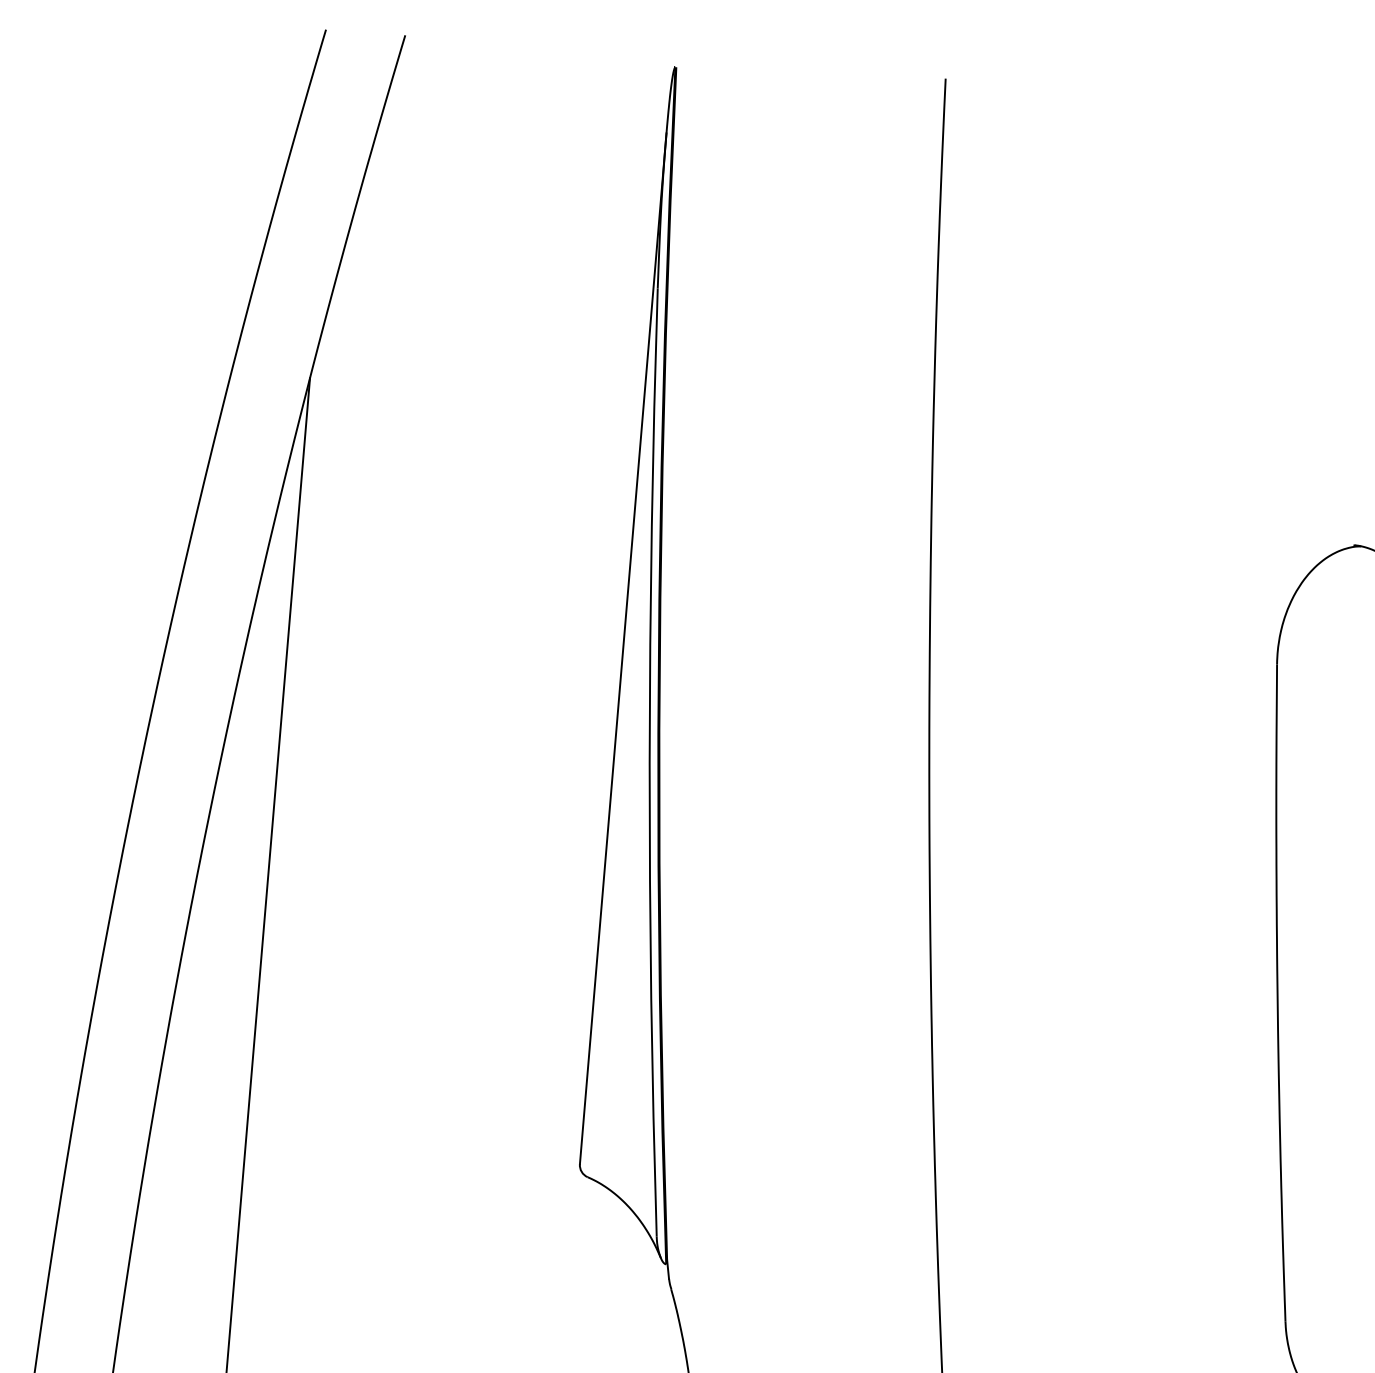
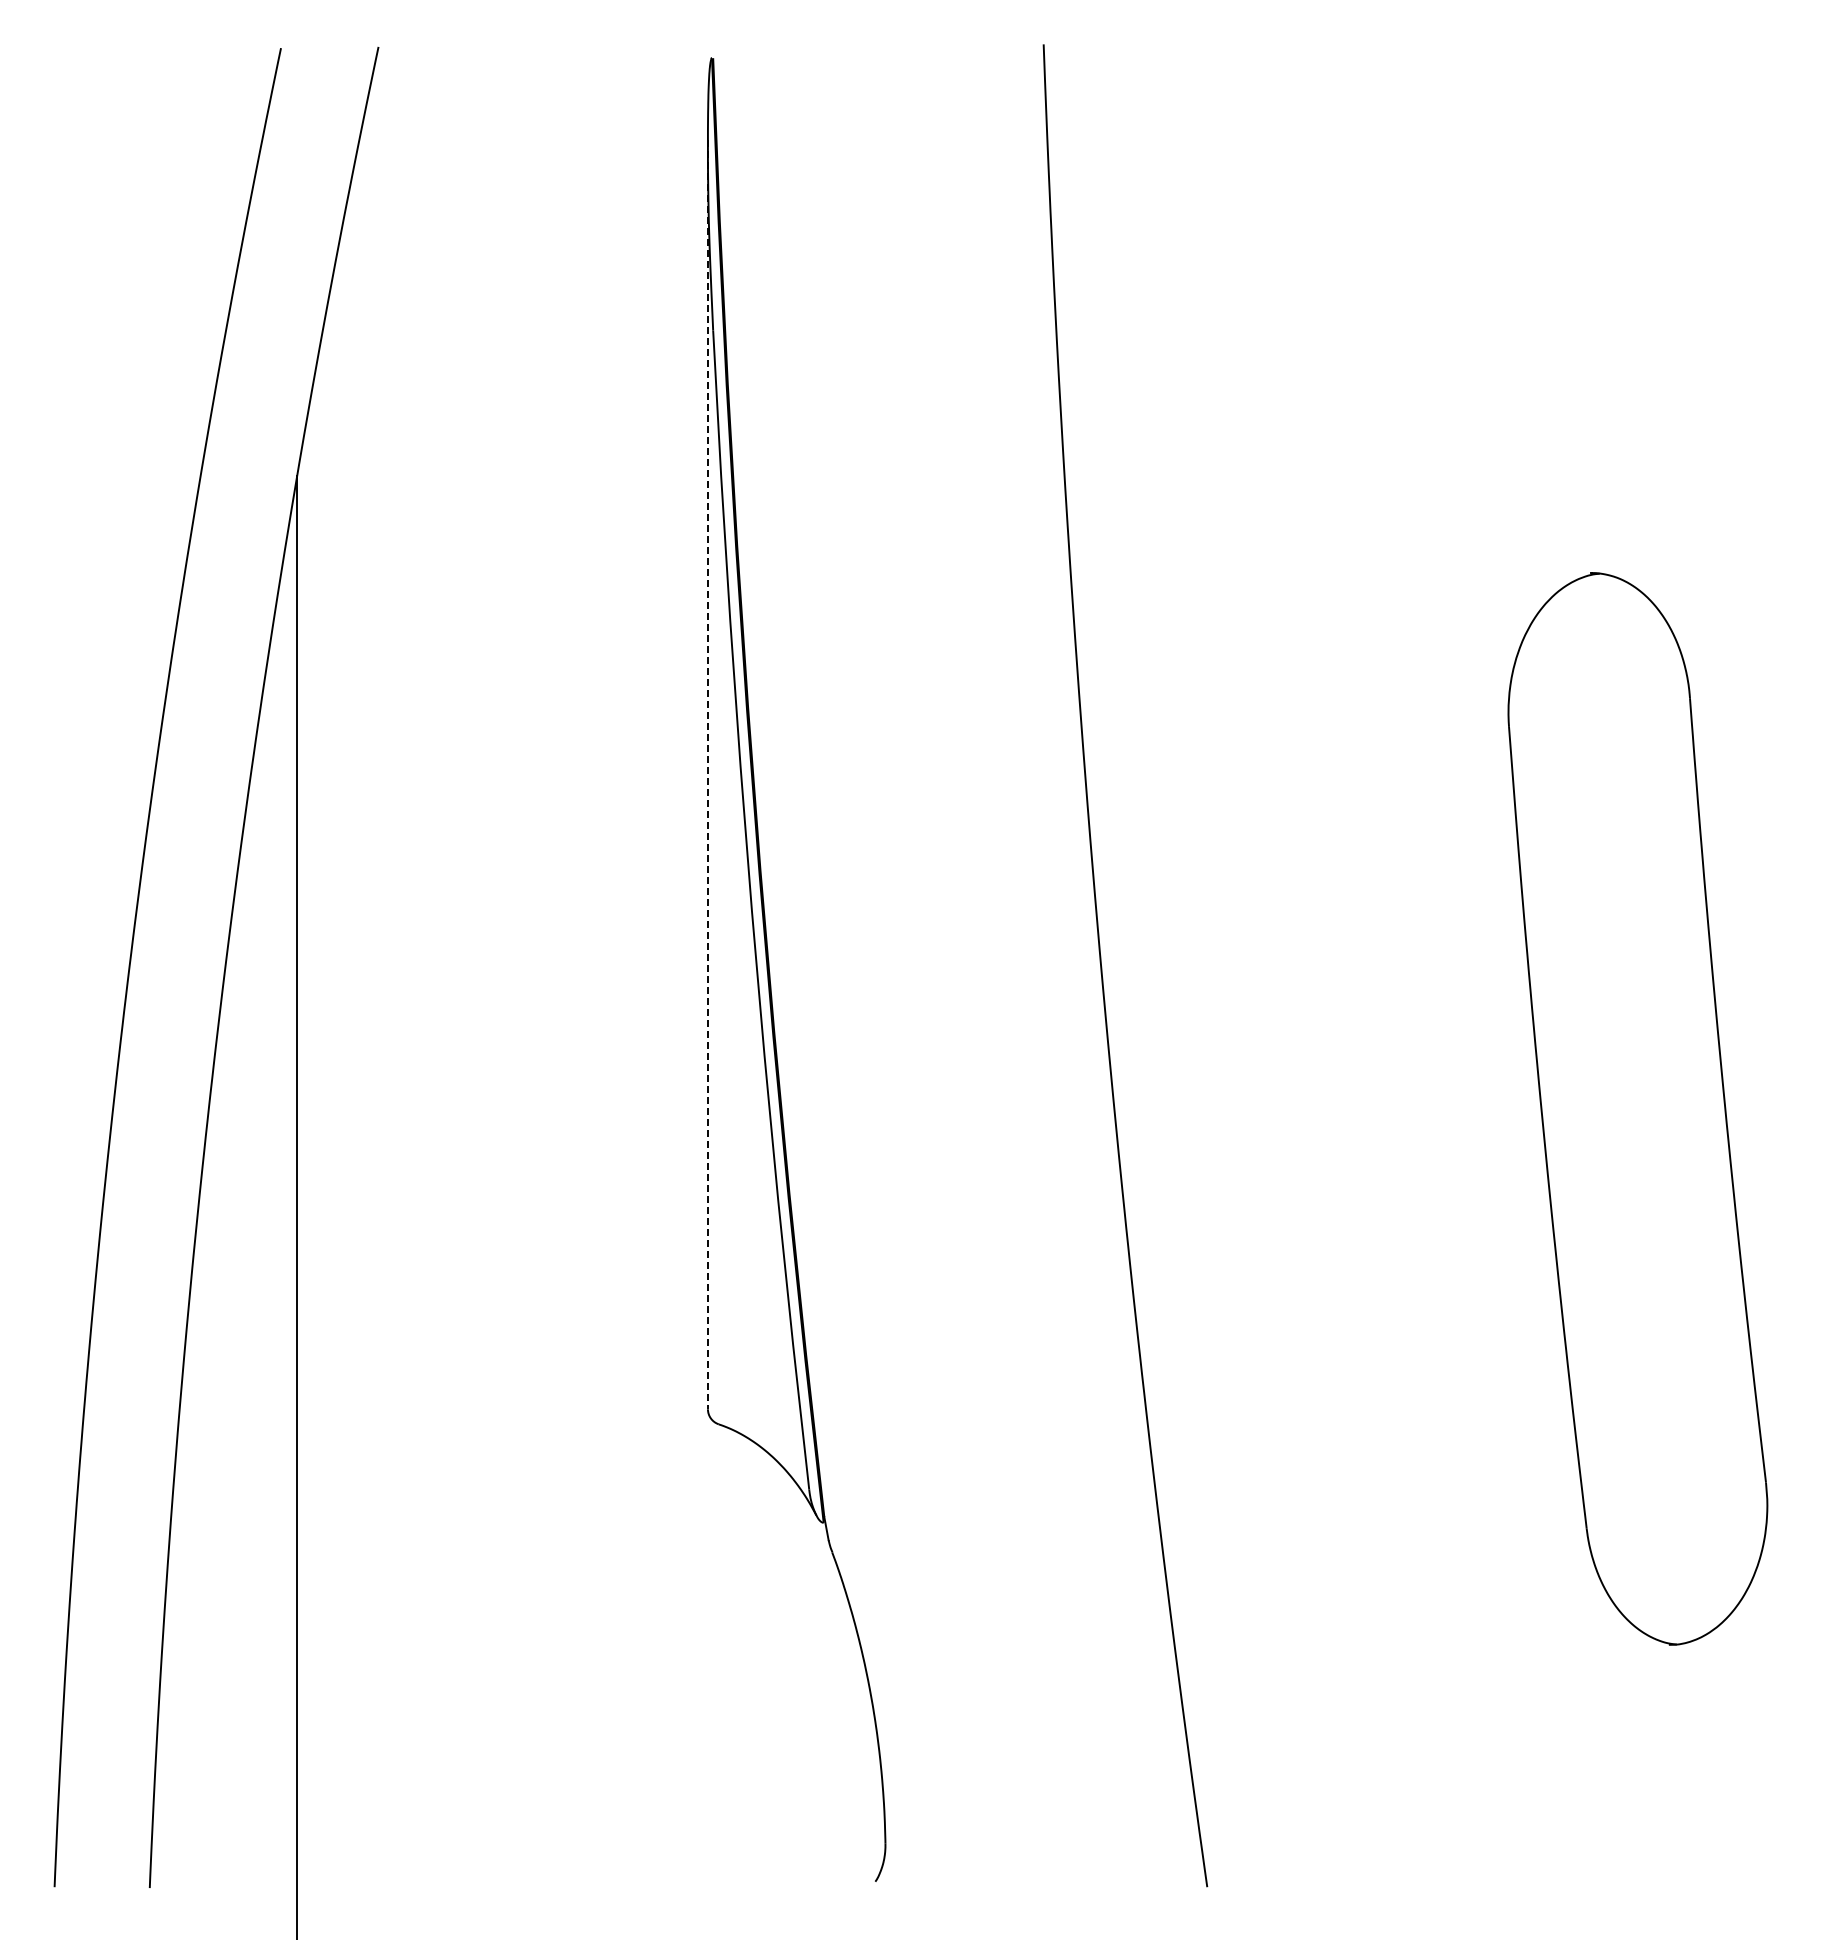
line: (622, 648) -> (707, 774), solid -> dashed

